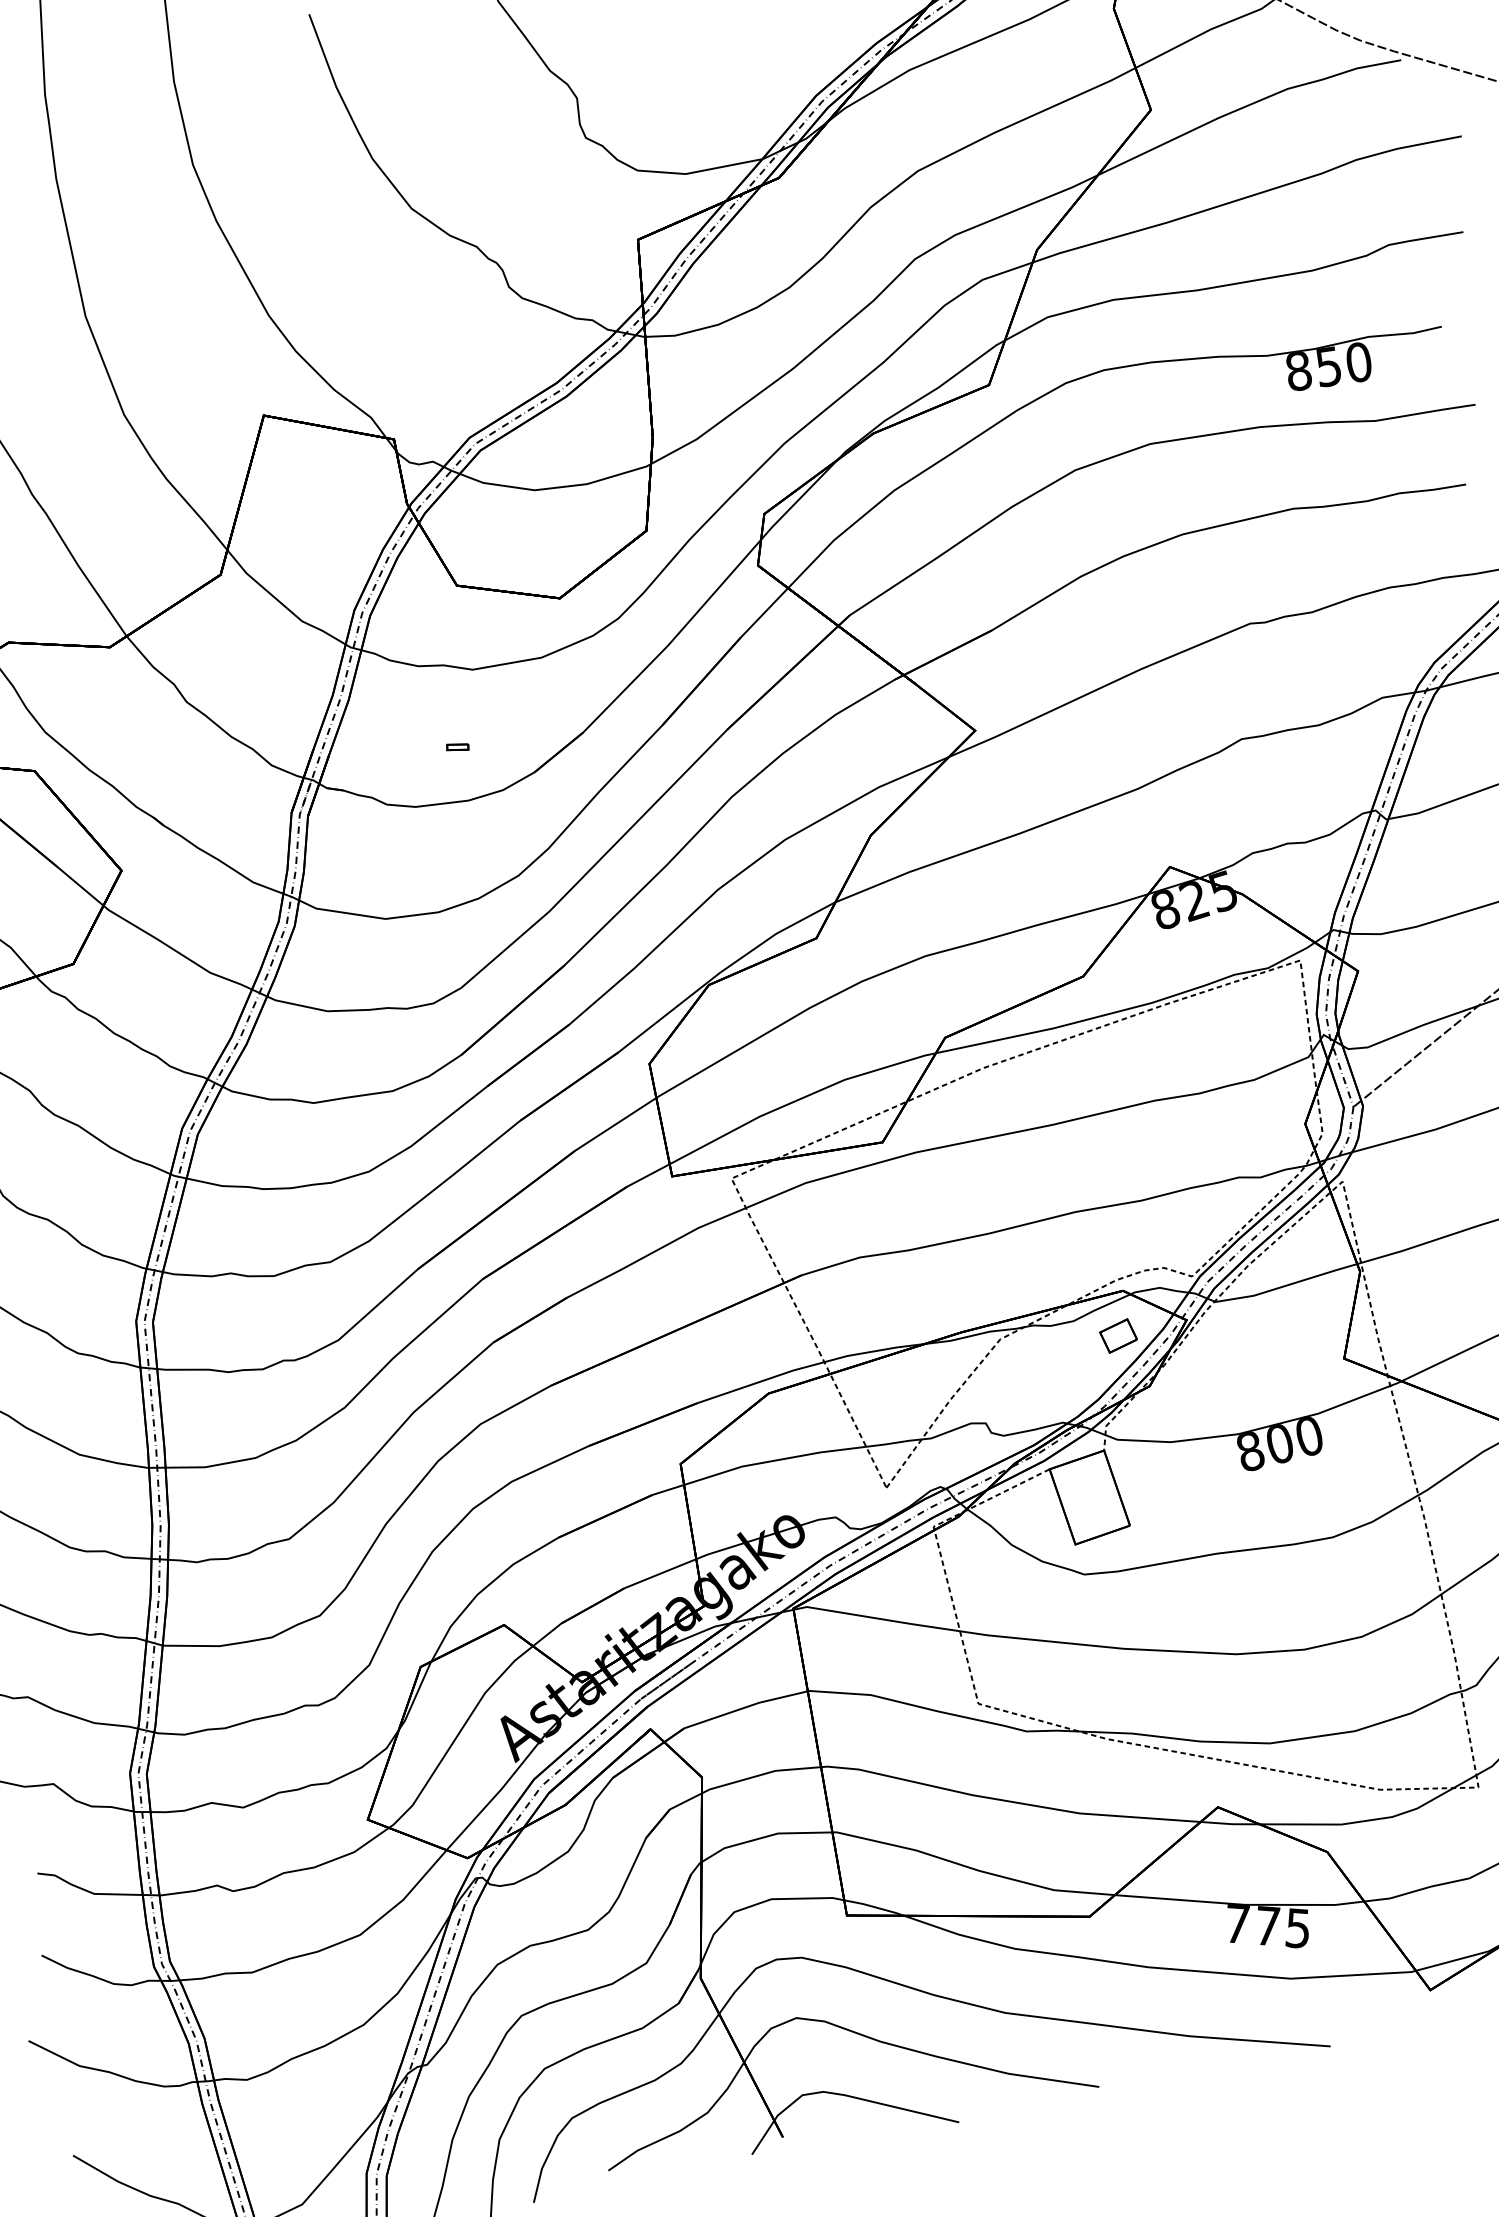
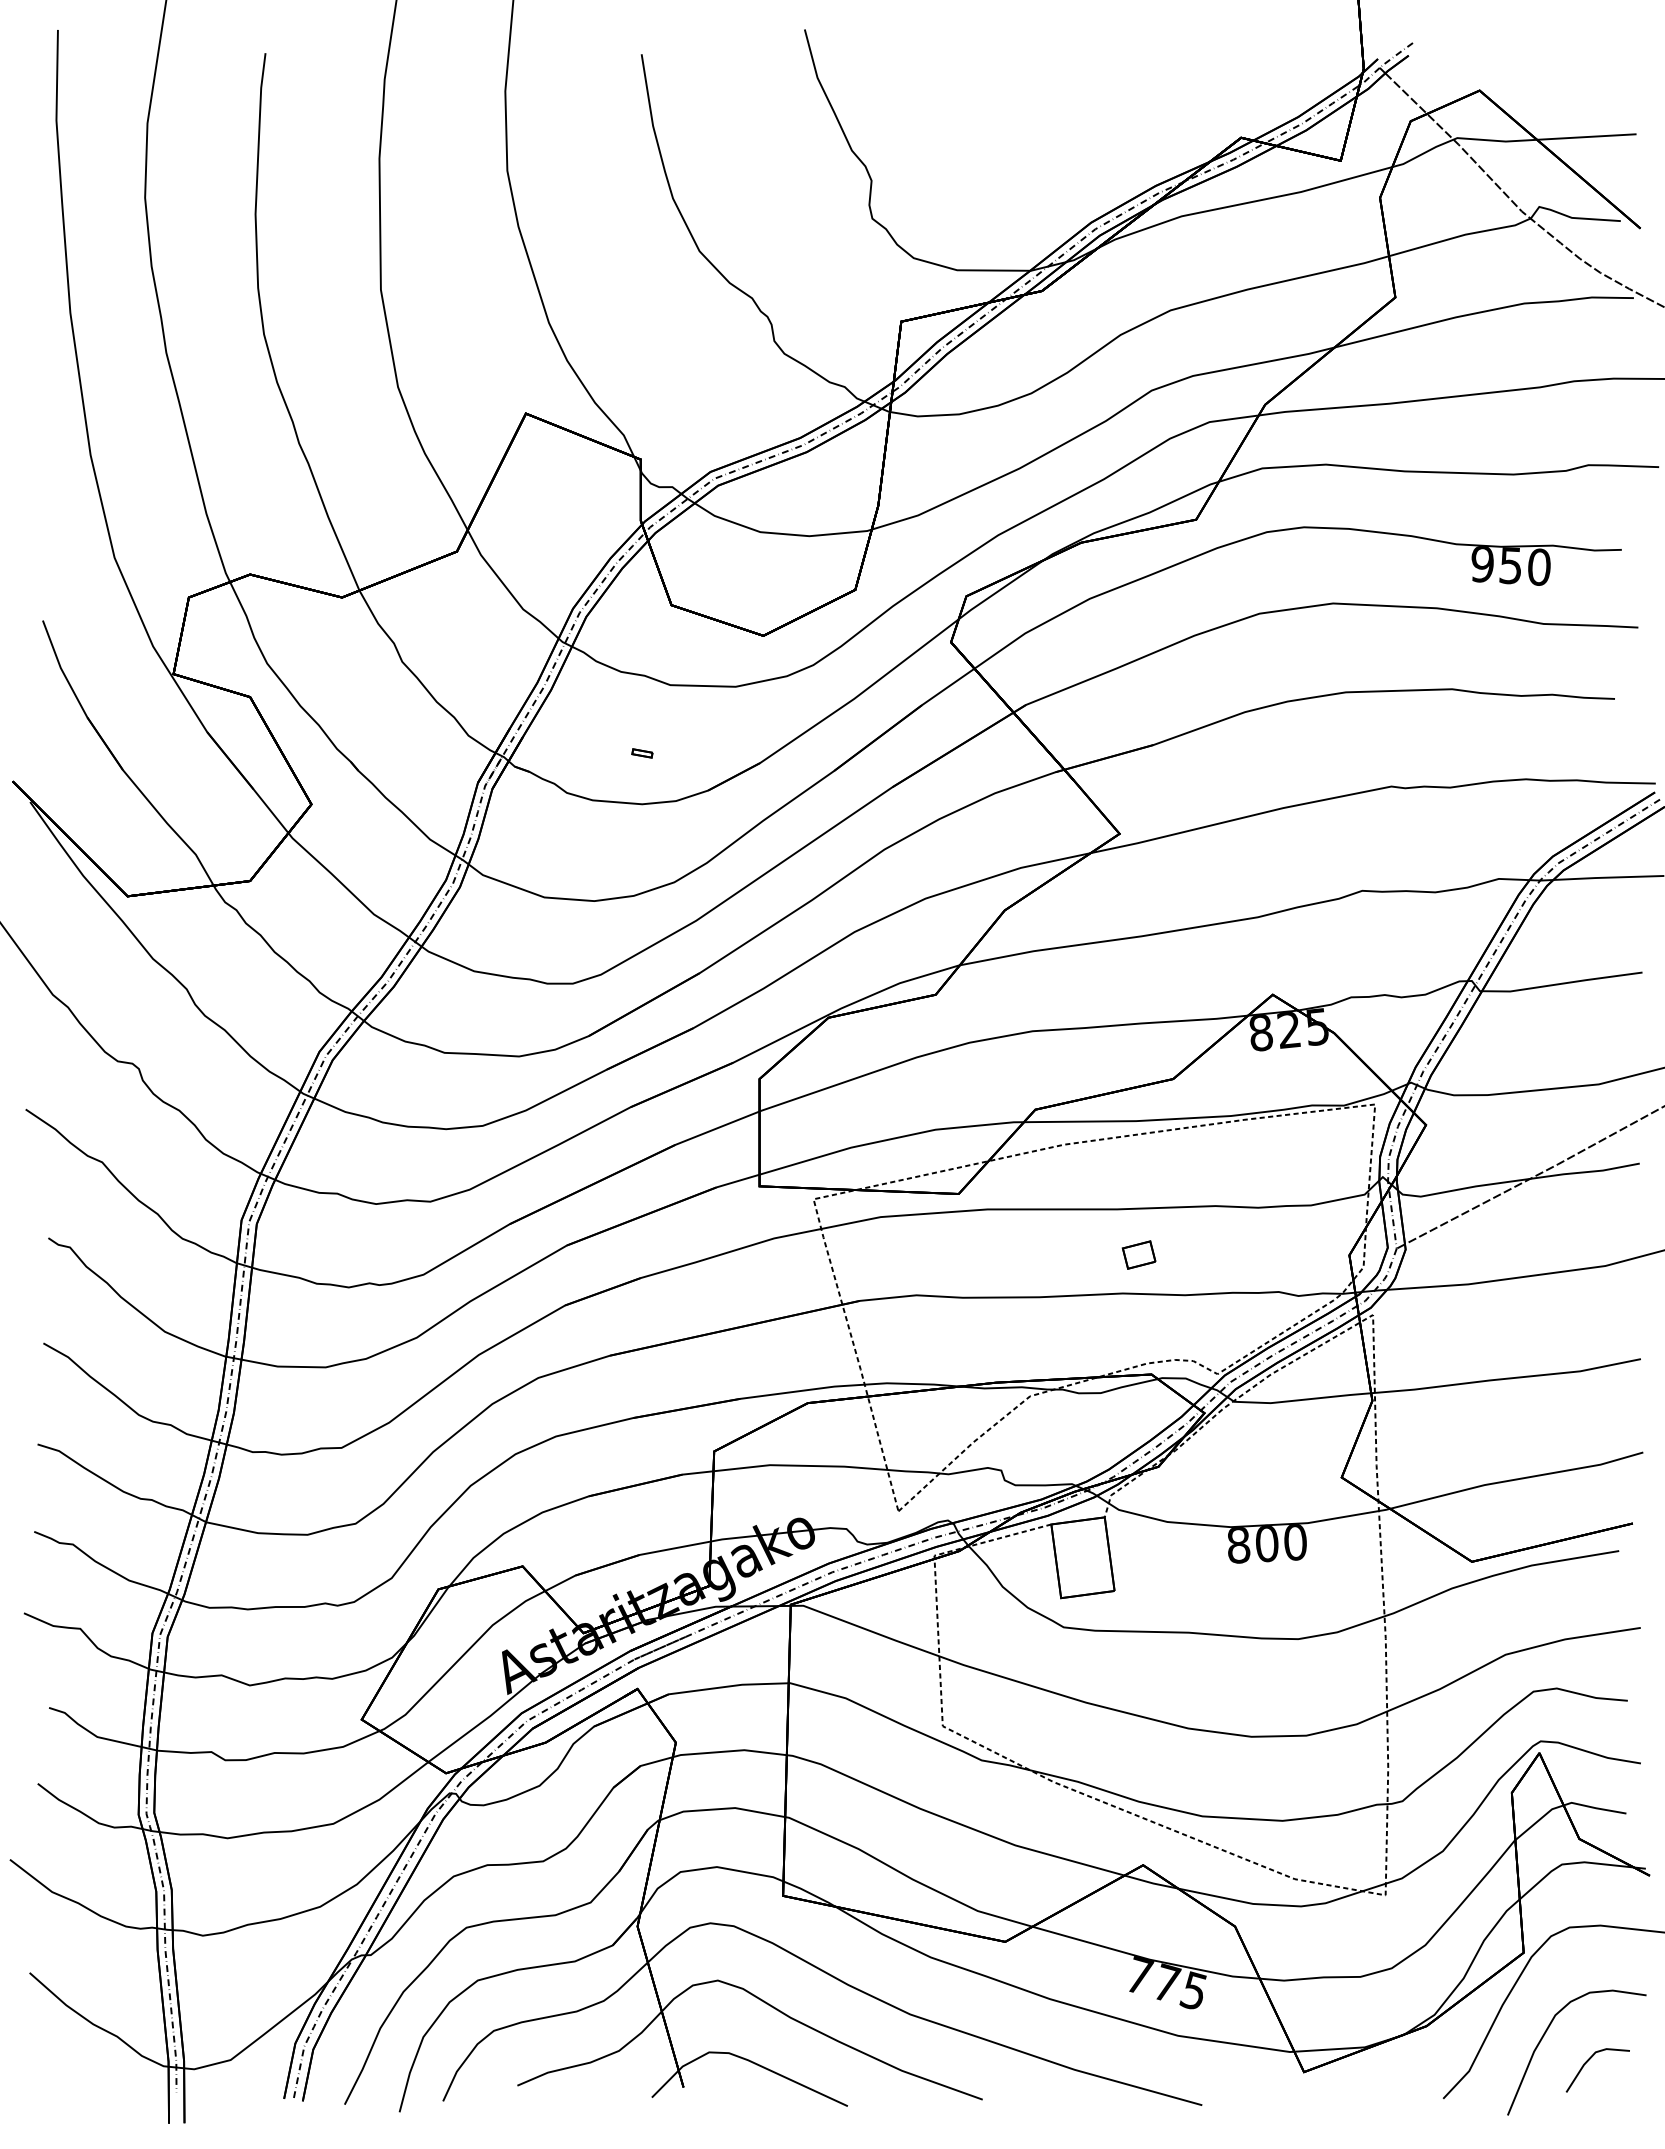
text: (1298, 371) -> (1482, 564), 850 -> 950
part: (1117, 1335) -> (1138, 1254), moved

